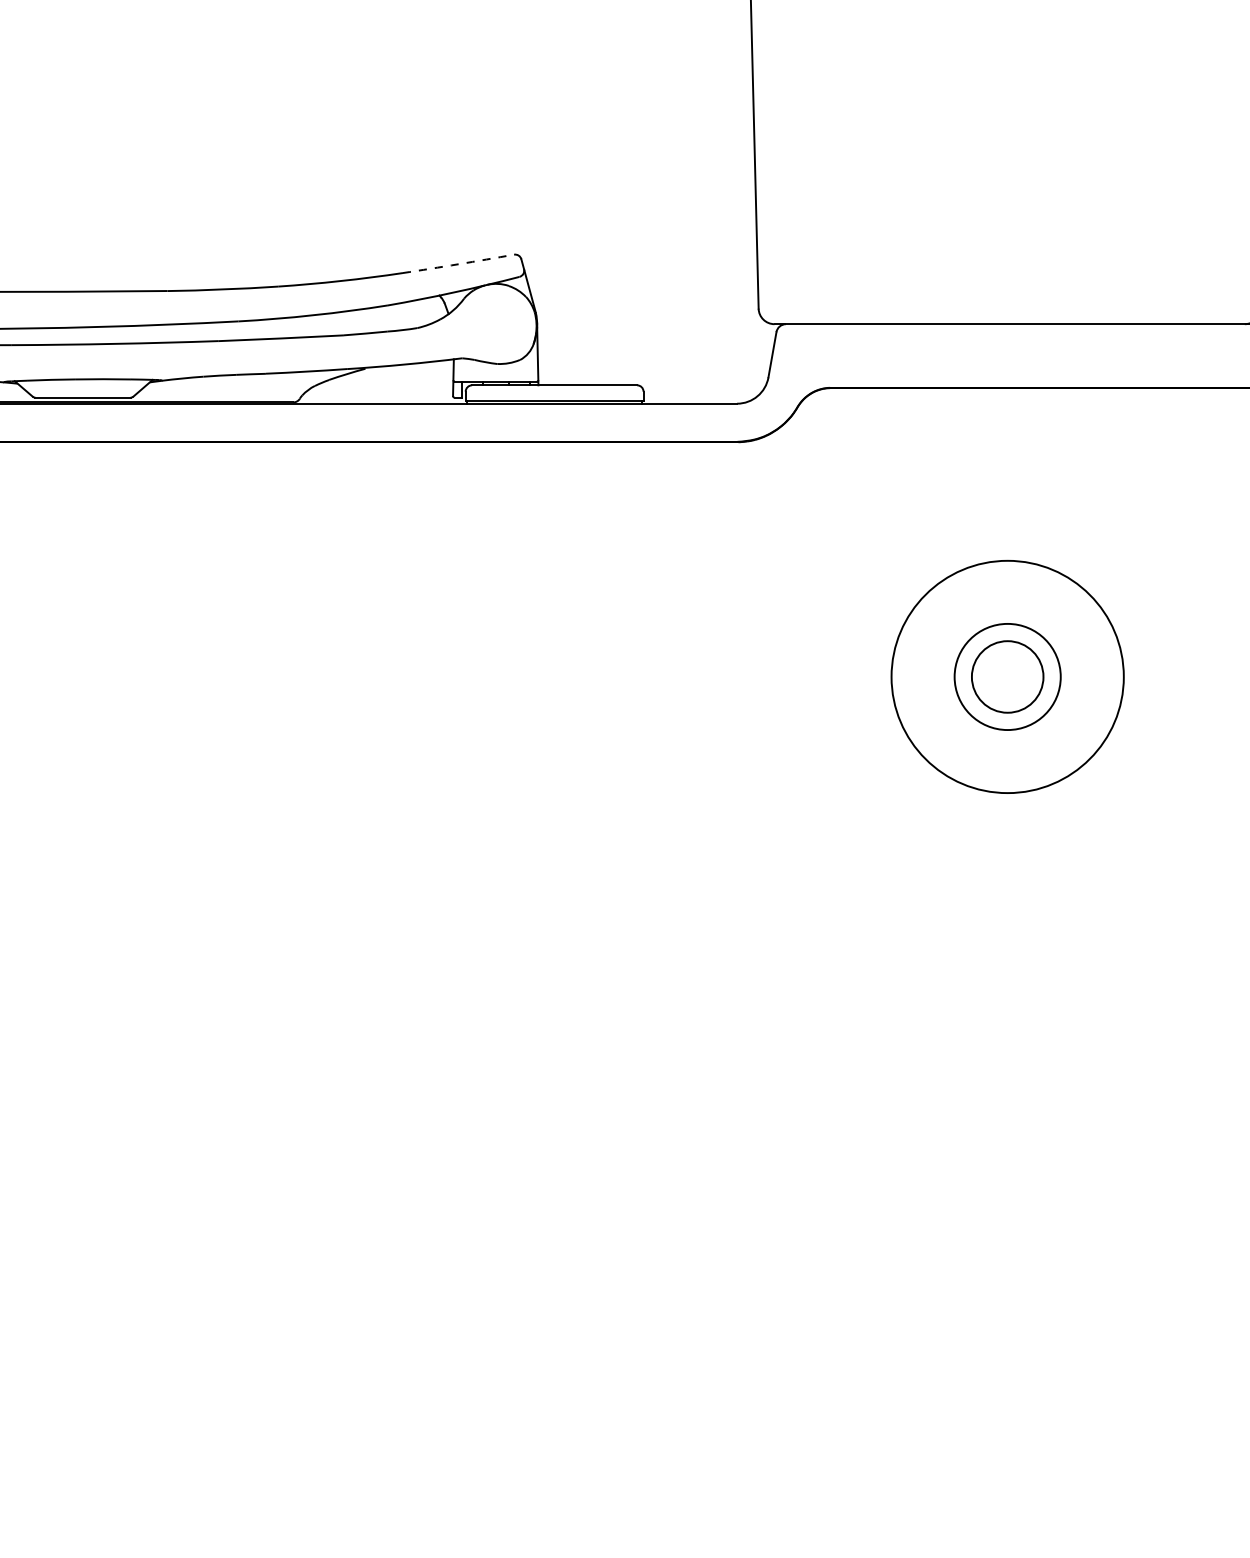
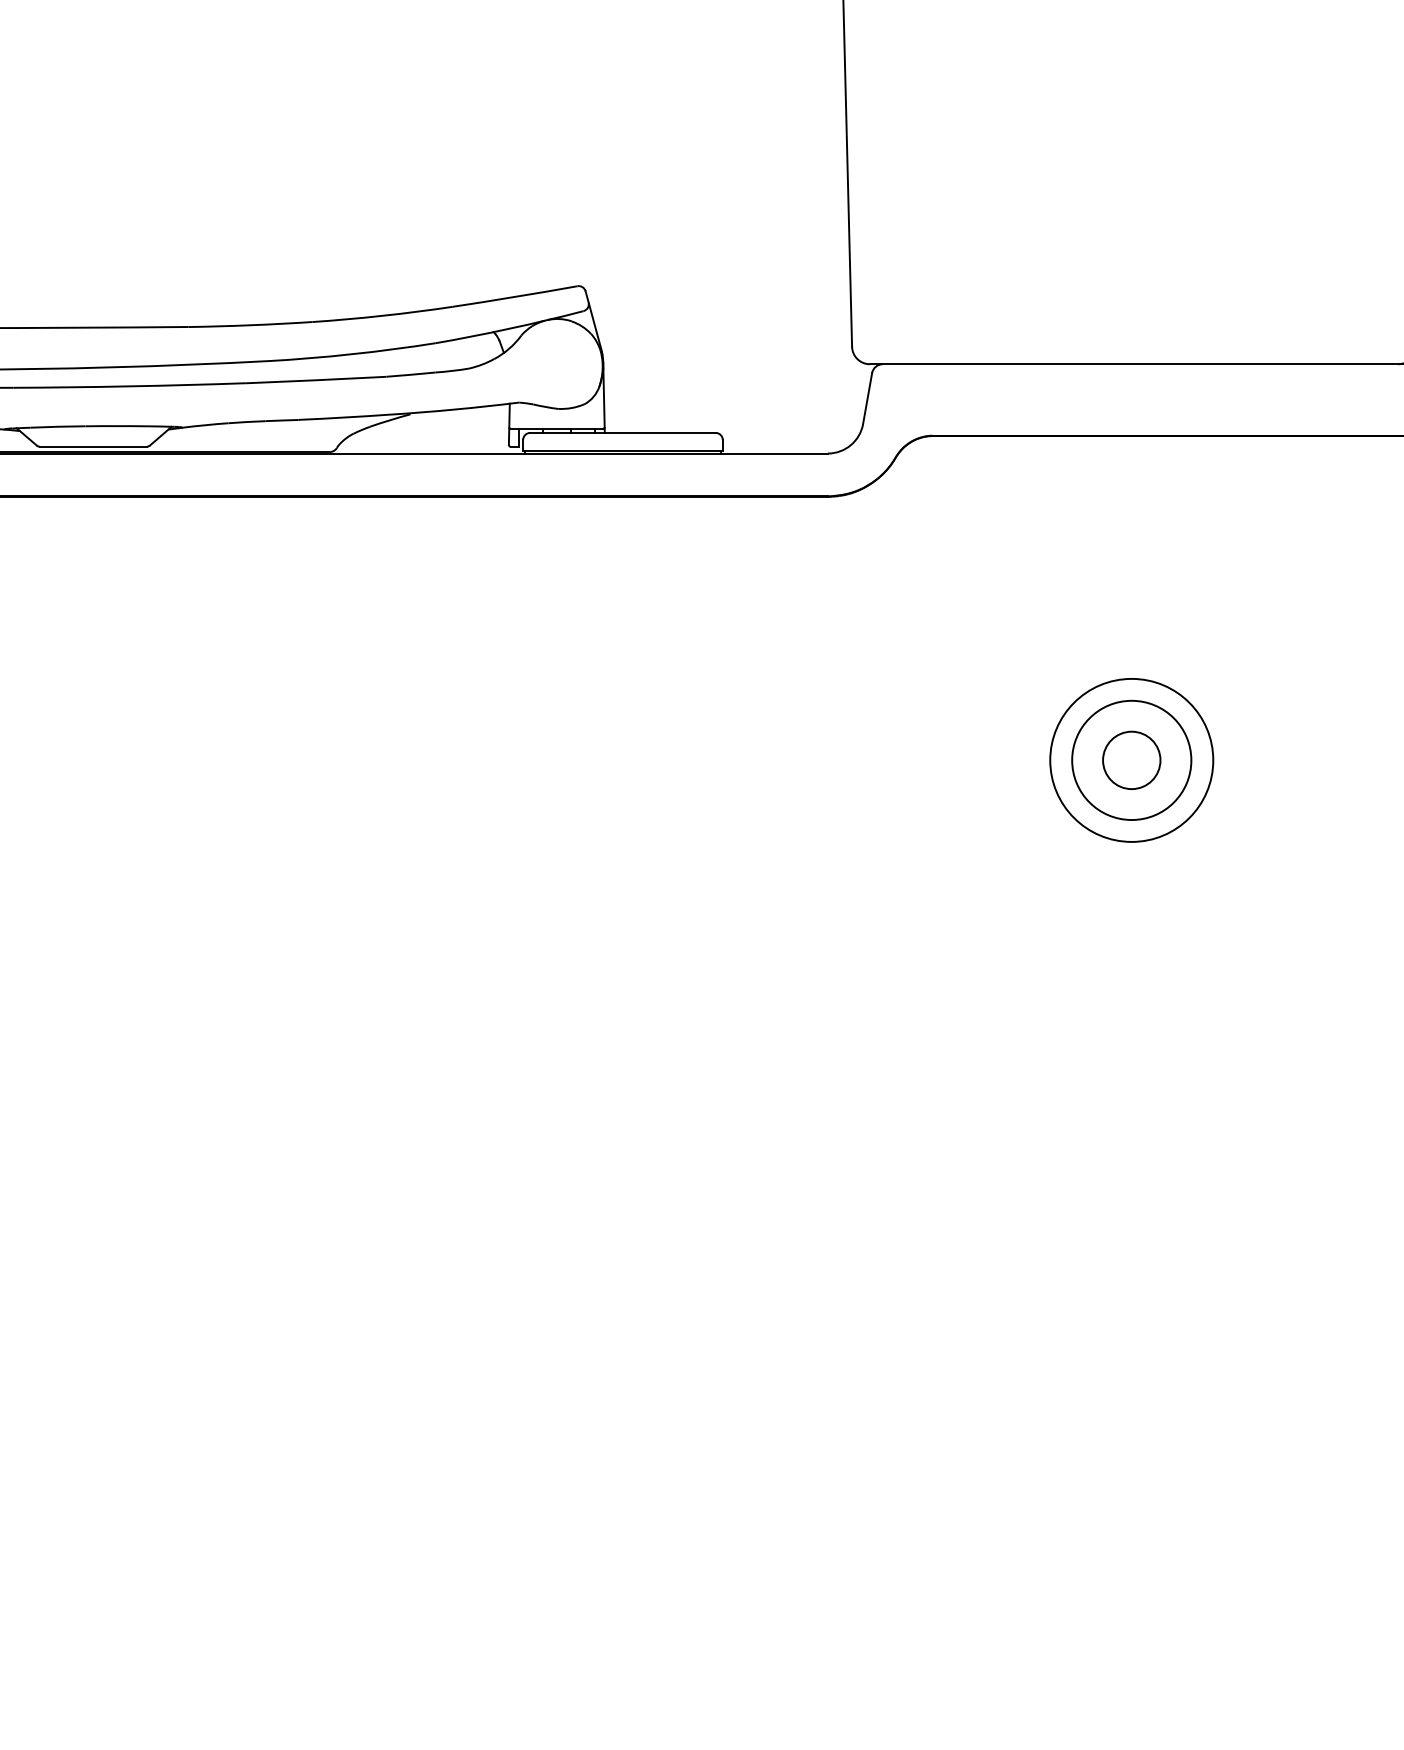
arc: (458, 264) -> (515, 297), dashed -> solid
circle: (1007, 676) -> (1131, 759), size x0.62
circle: (1007, 676) -> (1131, 759), size x0.71

